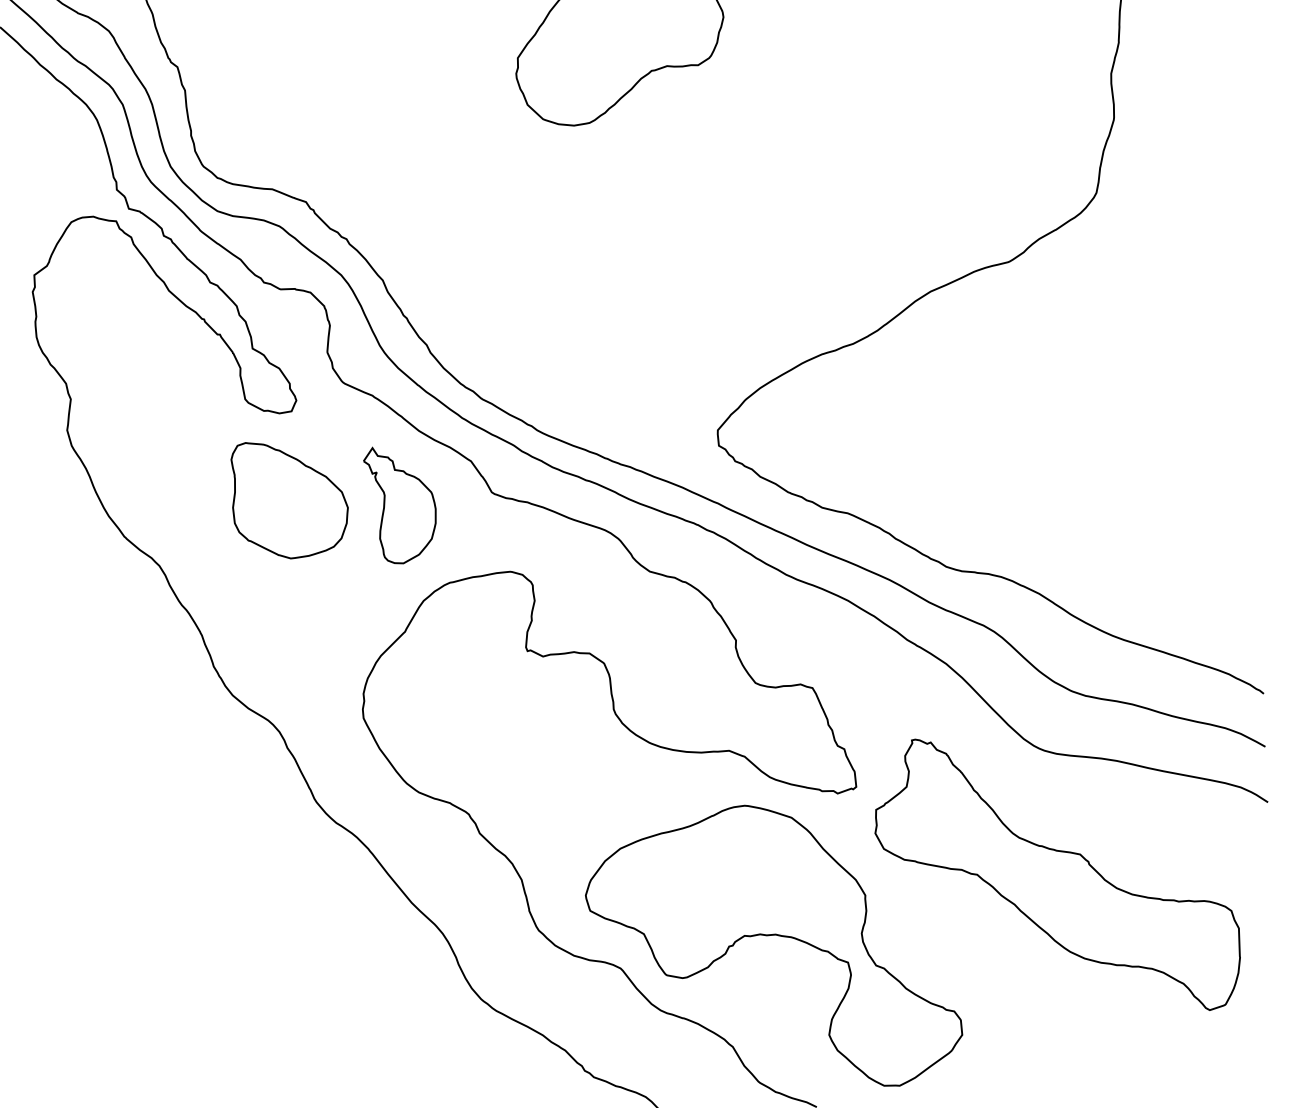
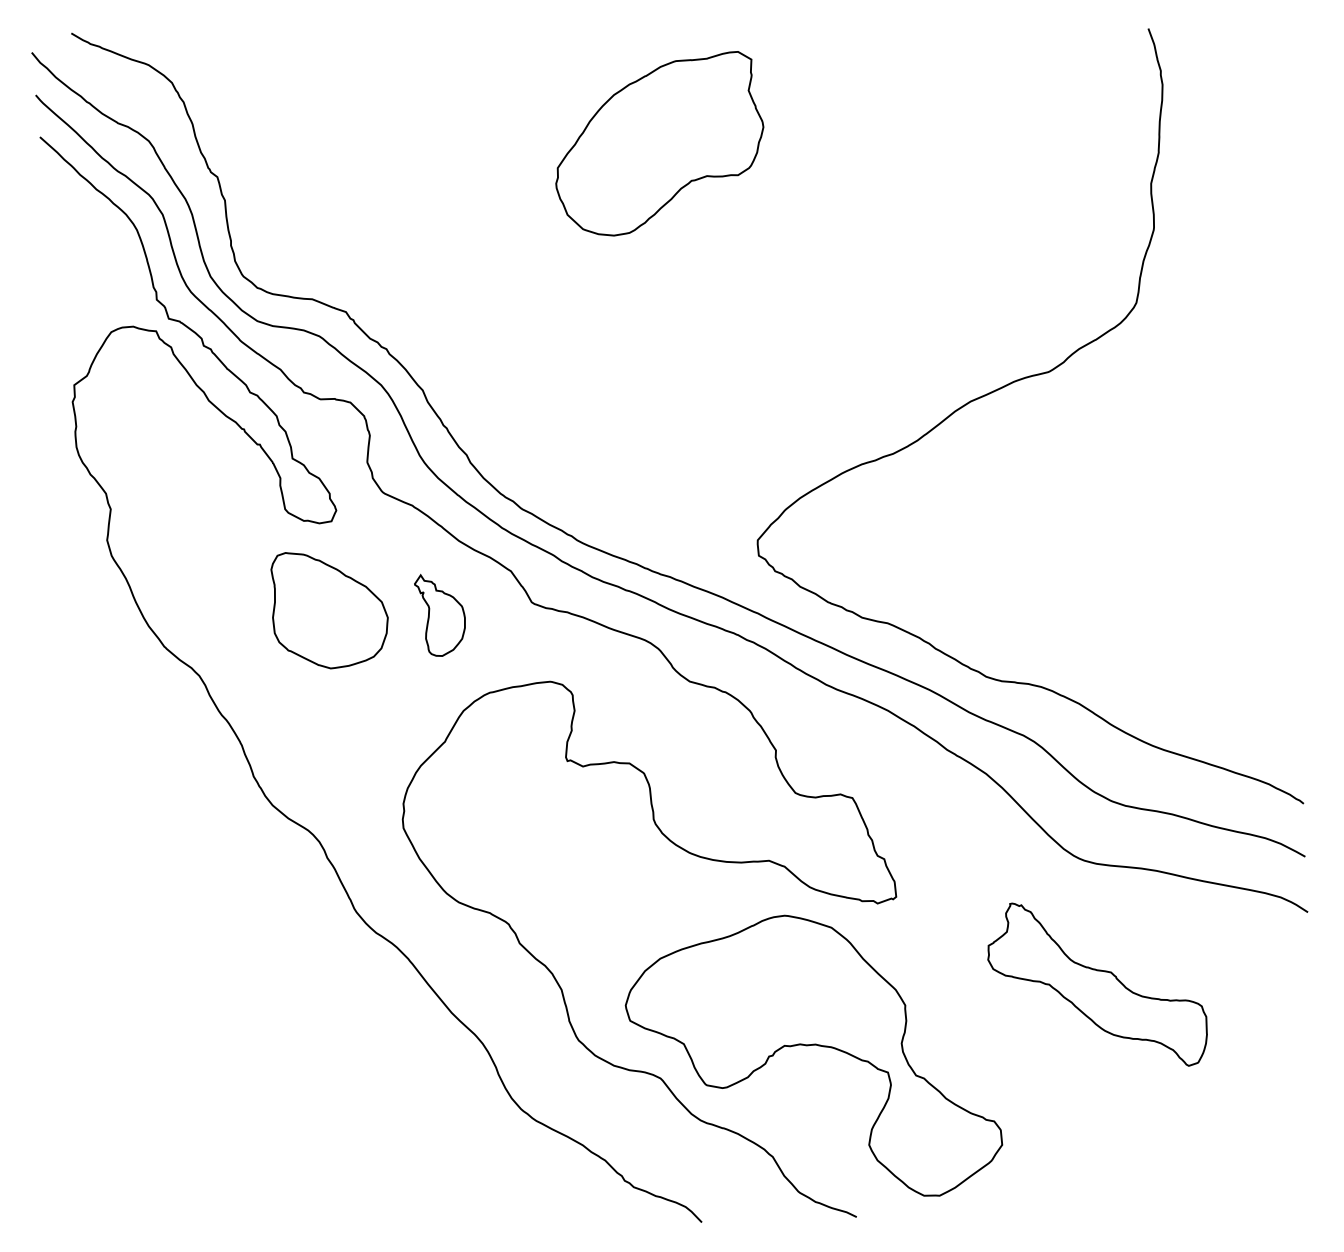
part: (399, 505) -> (439, 615), size x0.7
part: (1057, 874) -> (1097, 984), size x0.6

